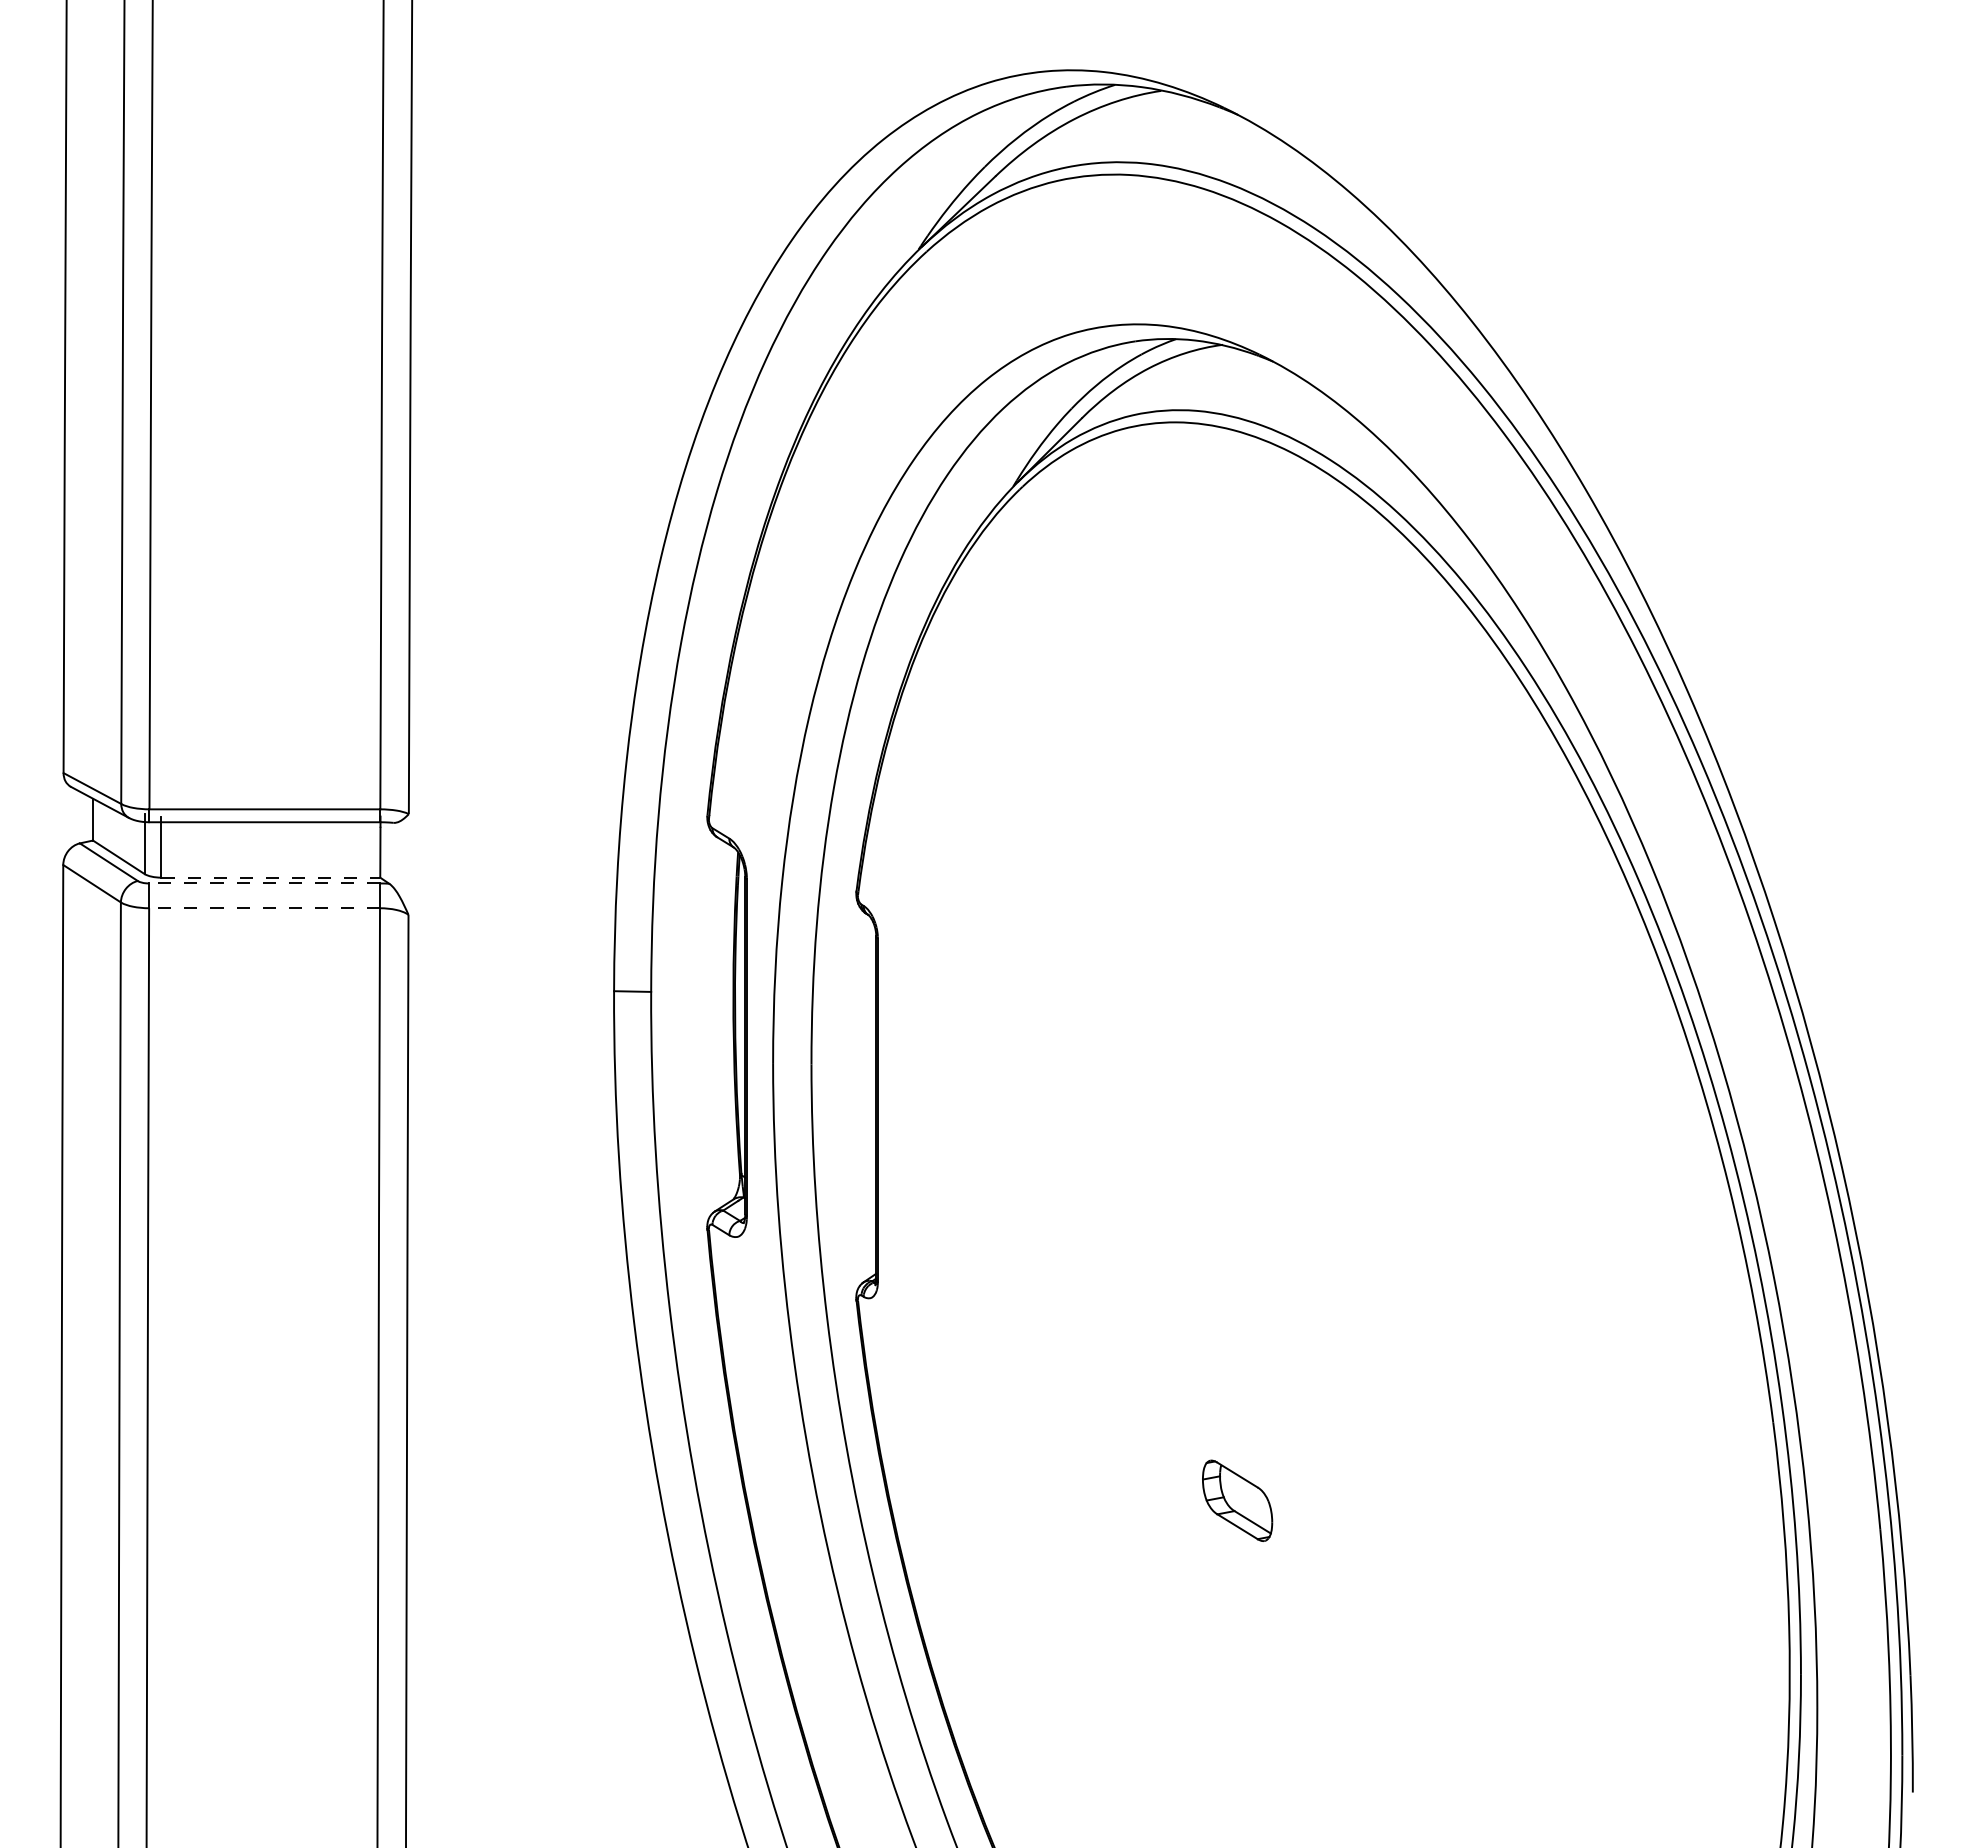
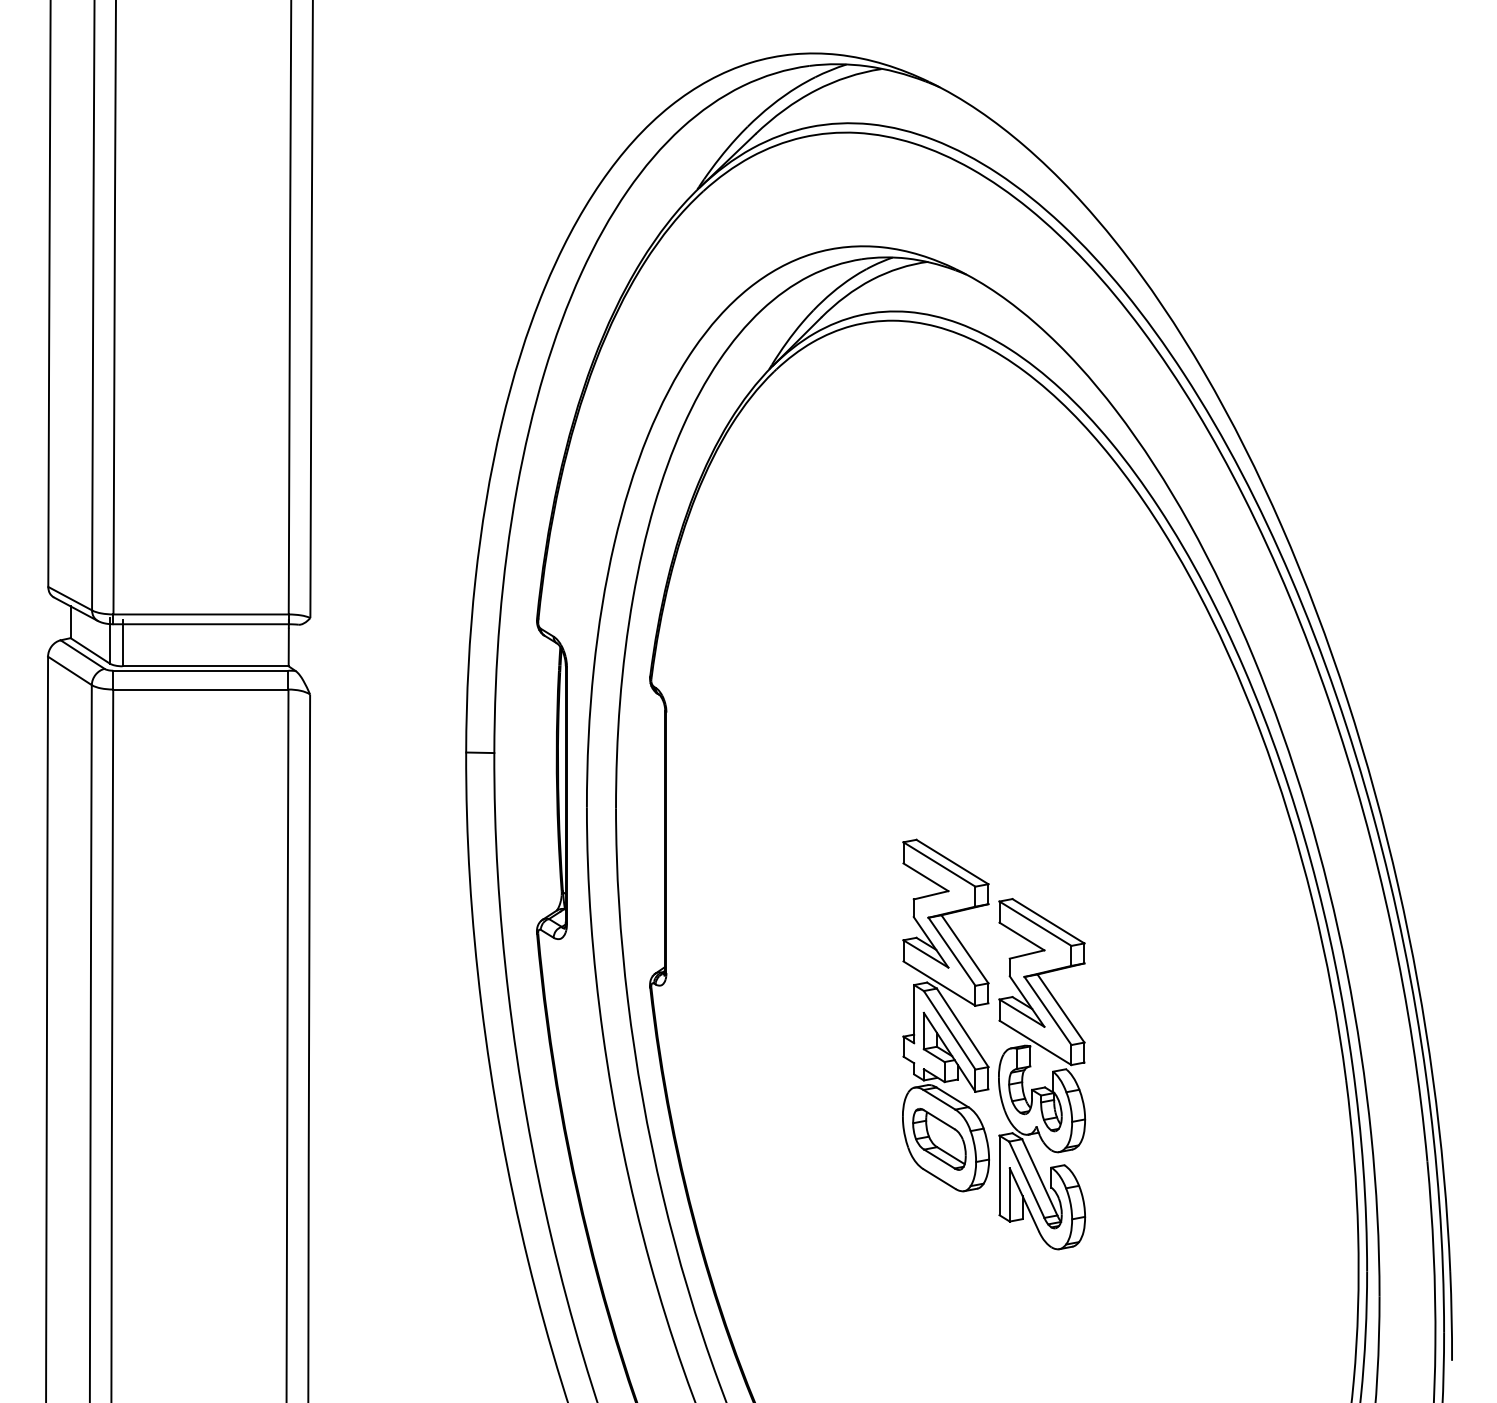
line: (271, 877) -> (206, 666), dashed -> solid
line: (264, 883) -> (200, 670), dashed -> solid
line: (264, 908) -> (200, 689), dashed -> solid
part: (1245, 1337) -> (945, 1015), added
part: (1386, 1414) -> (1052, 1073), added

